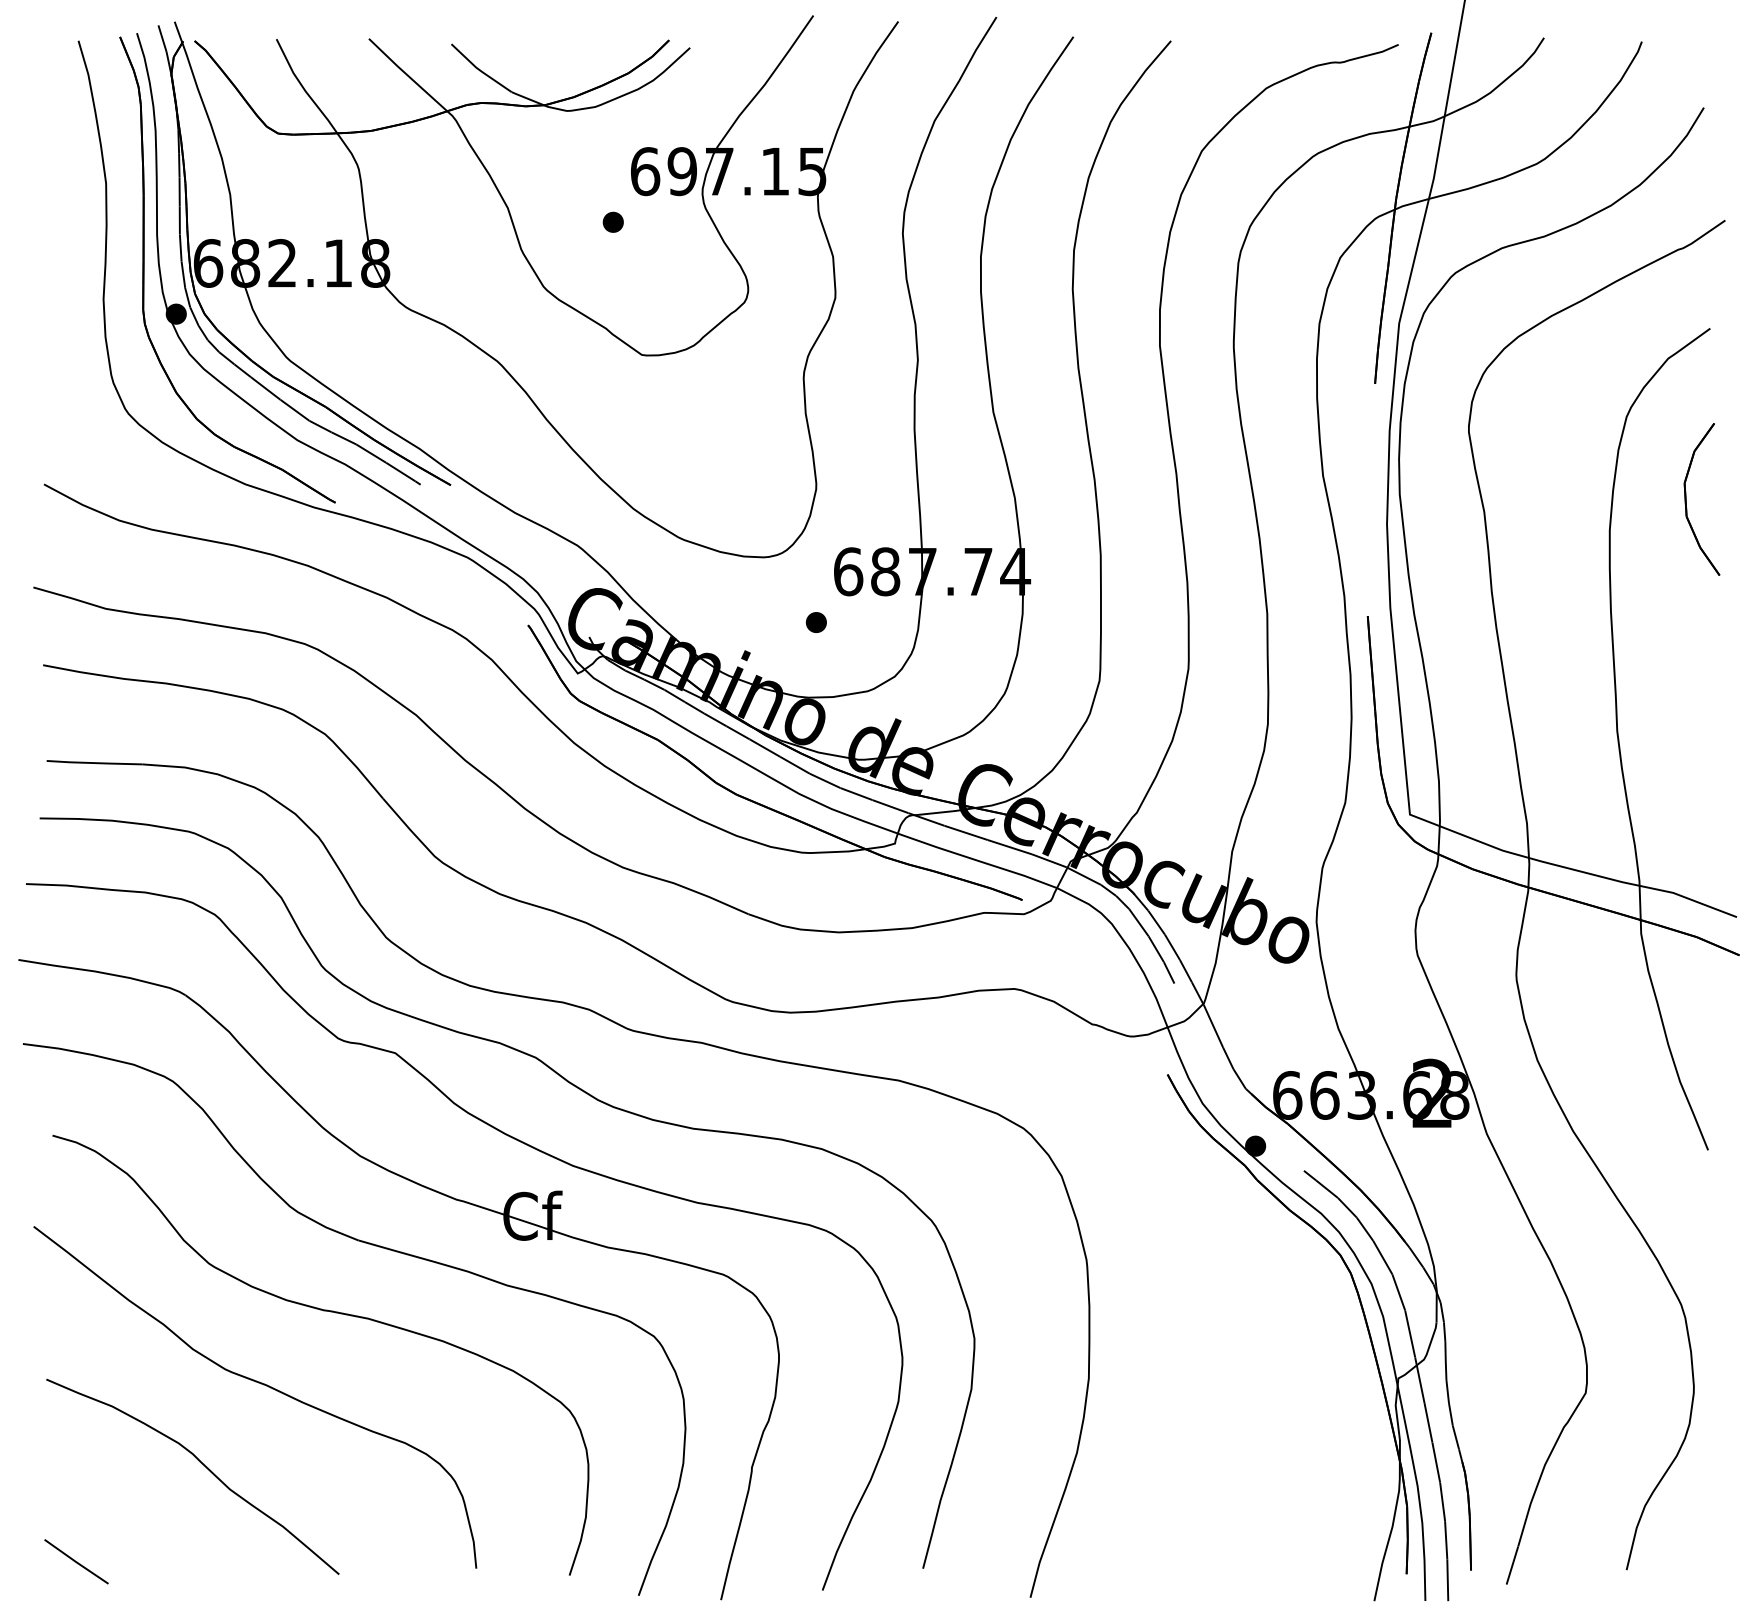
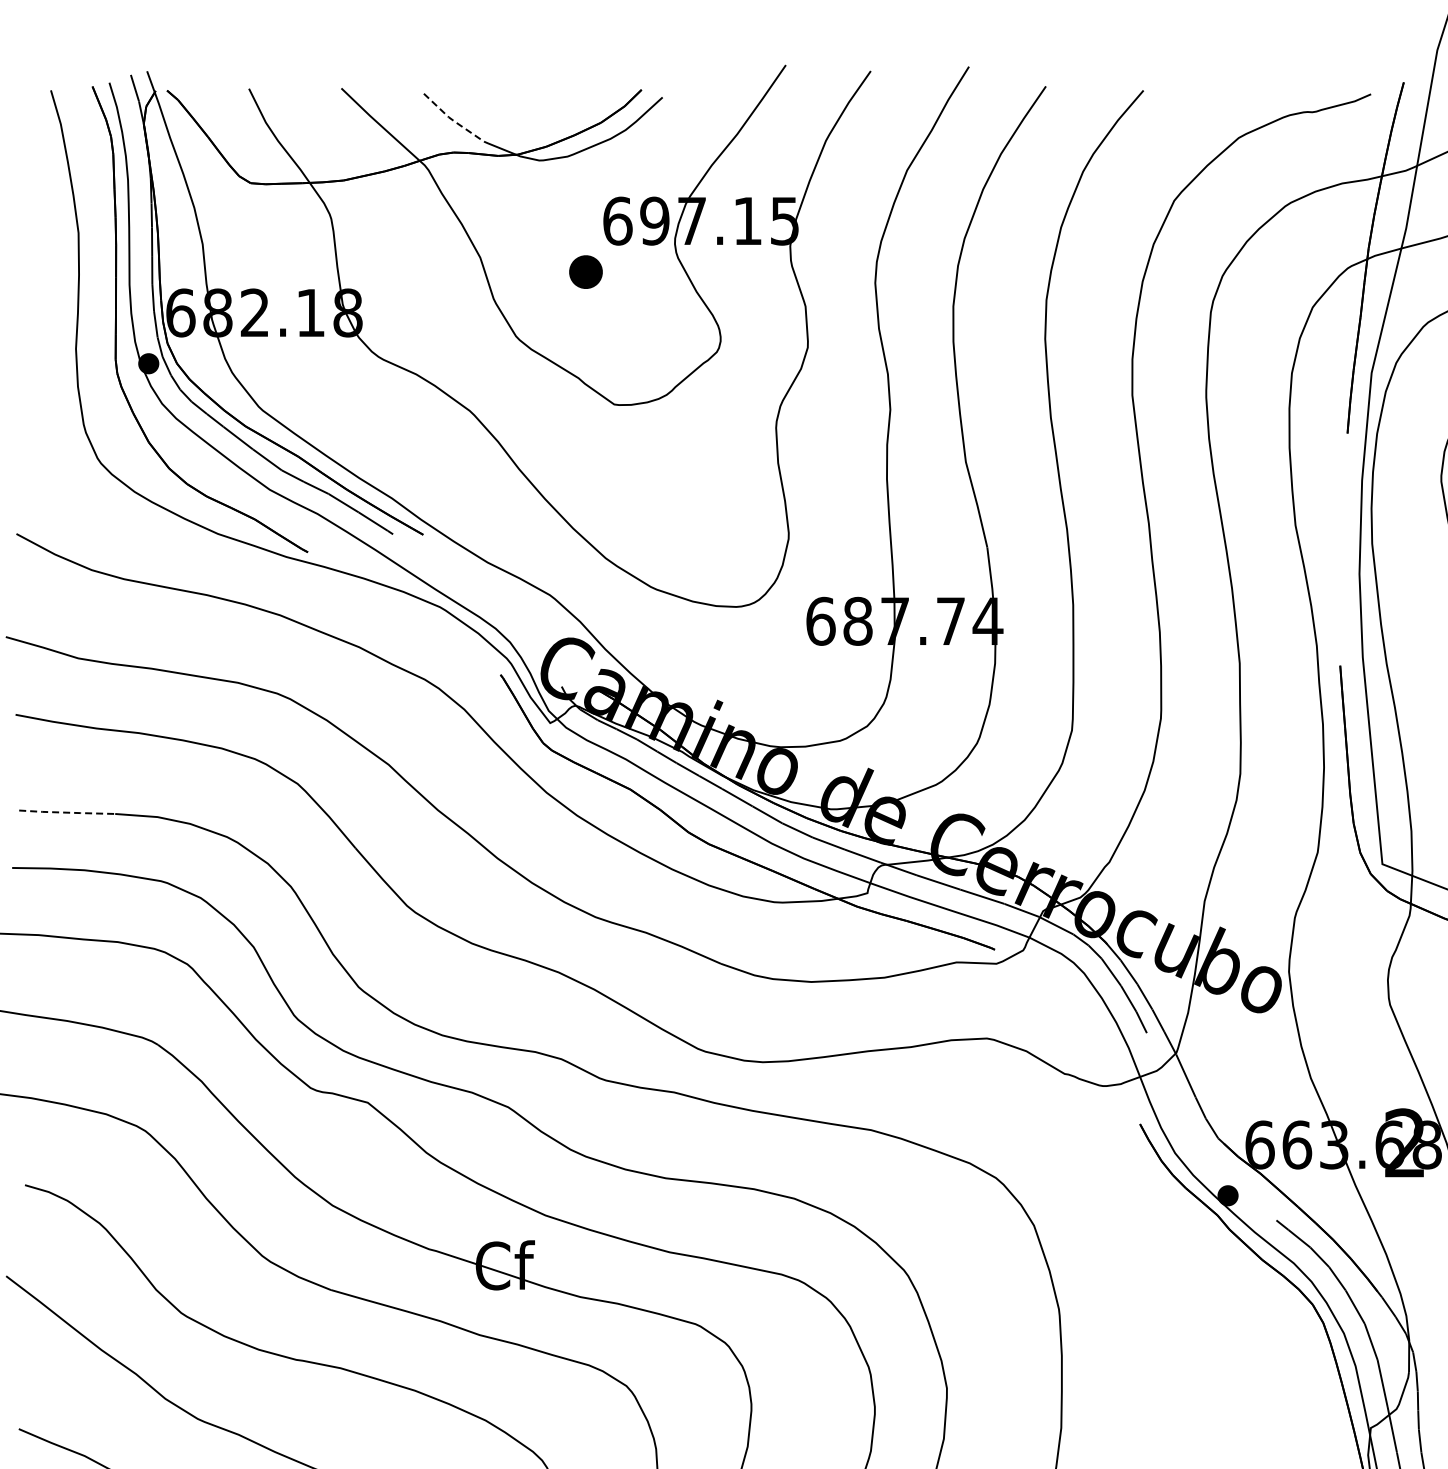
line: (480, 70) -> (452, 120), solid -> dashed
part: (612, 221) -> (584, 271), size x1.6
part: (815, 622) -> (787, 672), removed
line: (94, 763) -> (66, 813), solid -> dashed

